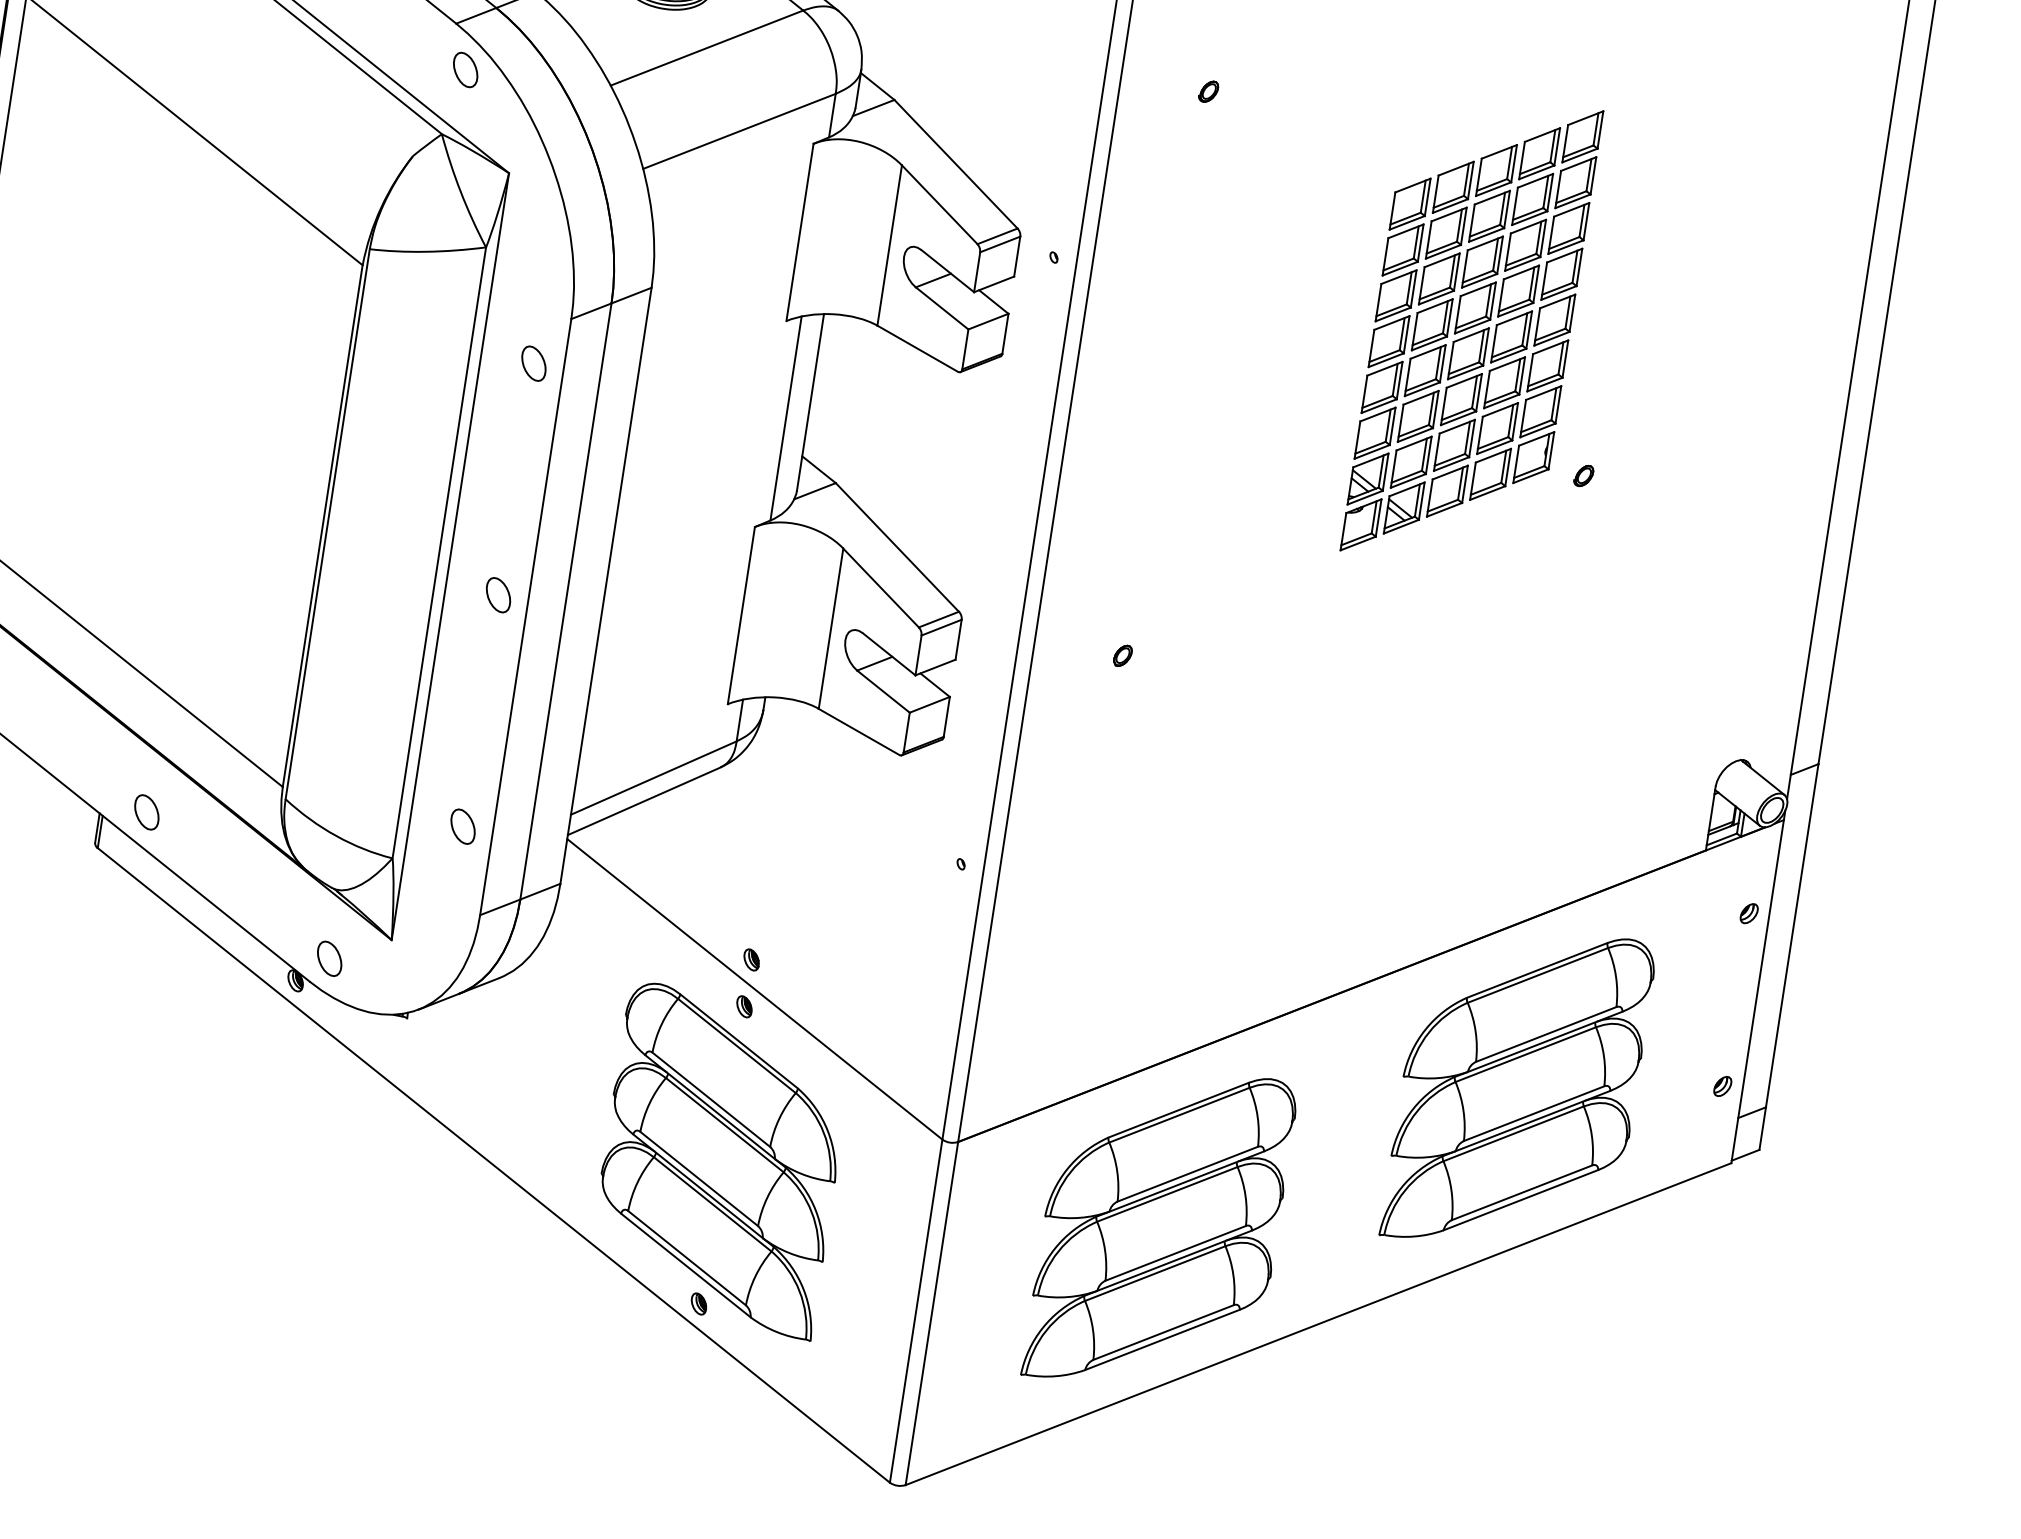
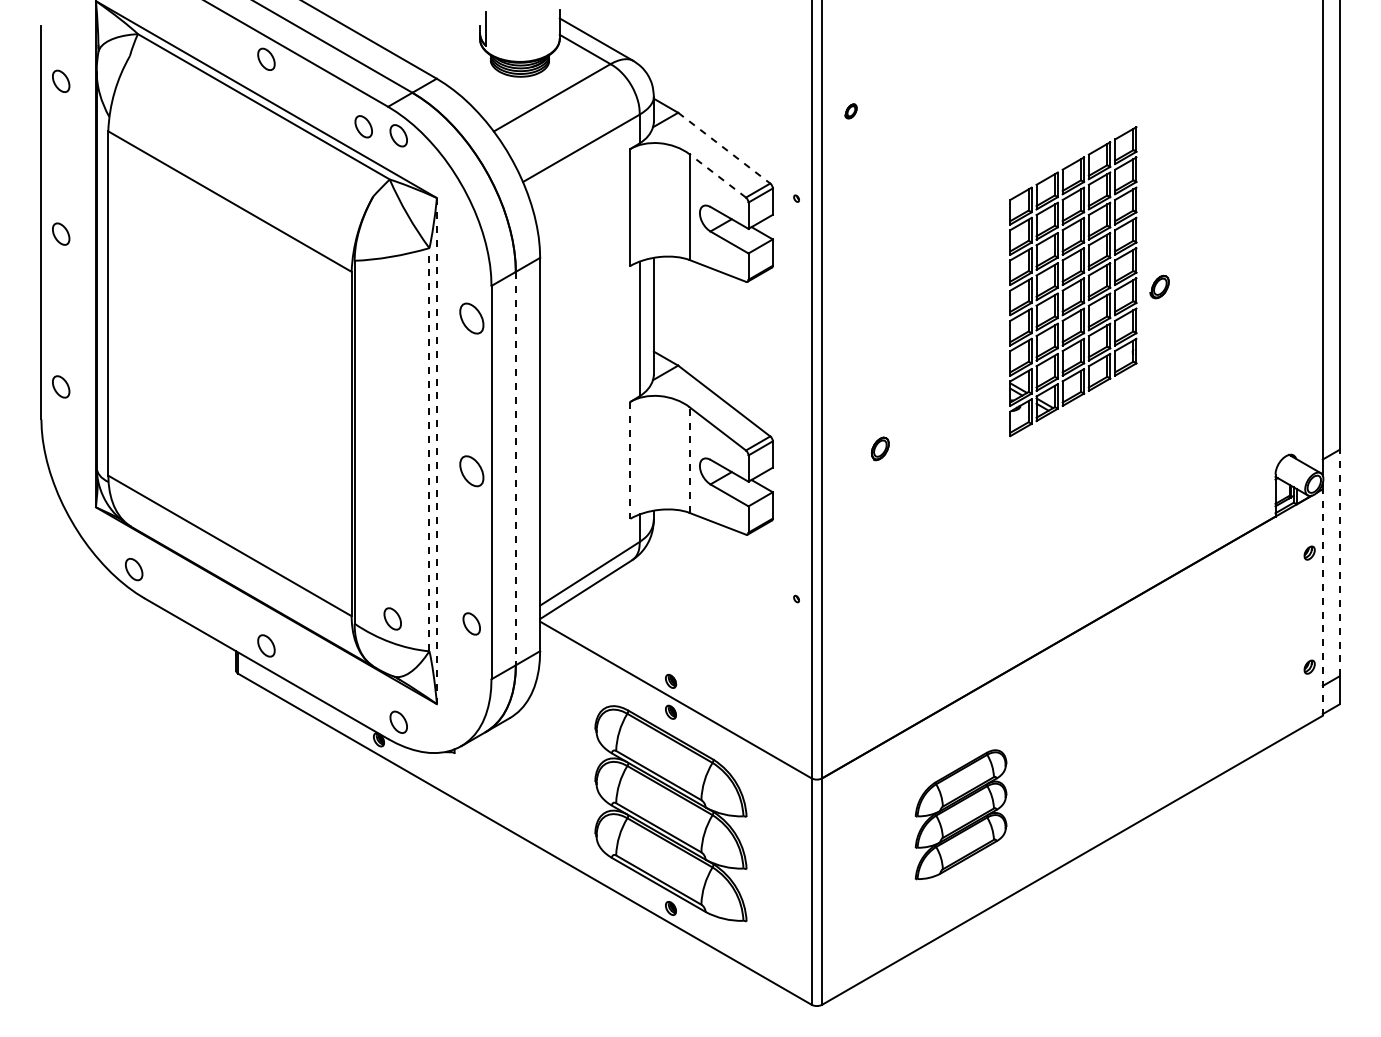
part: (414, 47) -> (363, 126), added
part: (1207, 91) -> (850, 111), moved
line: (956, 164) -> (724, 148), solid -> dashed
line: (939, 204) -> (717, 175), solid -> dashed
part: (1472, 330) -> (1073, 281), moved
part: (533, 362) -> (471, 317), size x1.4
part: (1583, 476) -> (1159, 287), size x1.6
line: (439, 552) -> (429, 449), solid -> dashed
line: (449, 557) -> (436, 451), solid -> dashed
part: (498, 594) -> (471, 470), size x1.4
line: (565, 601) -> (515, 468), solid -> dashed
line: (741, 615) -> (630, 460), solid -> dashed
line: (830, 629) -> (689, 460), solid -> dashed
part: (1123, 655) -> (880, 448), size x1.6
part: (344, 800) -> (392, 618), added
line: (1792, 934) -> (1339, 562), solid -> dashed
line: (1757, 991) -> (1322, 602), solid -> dashed
part: (1519, 1088) -> (1178, 688), removed
part: (1159, 1228) -> (960, 814), size x0.6

